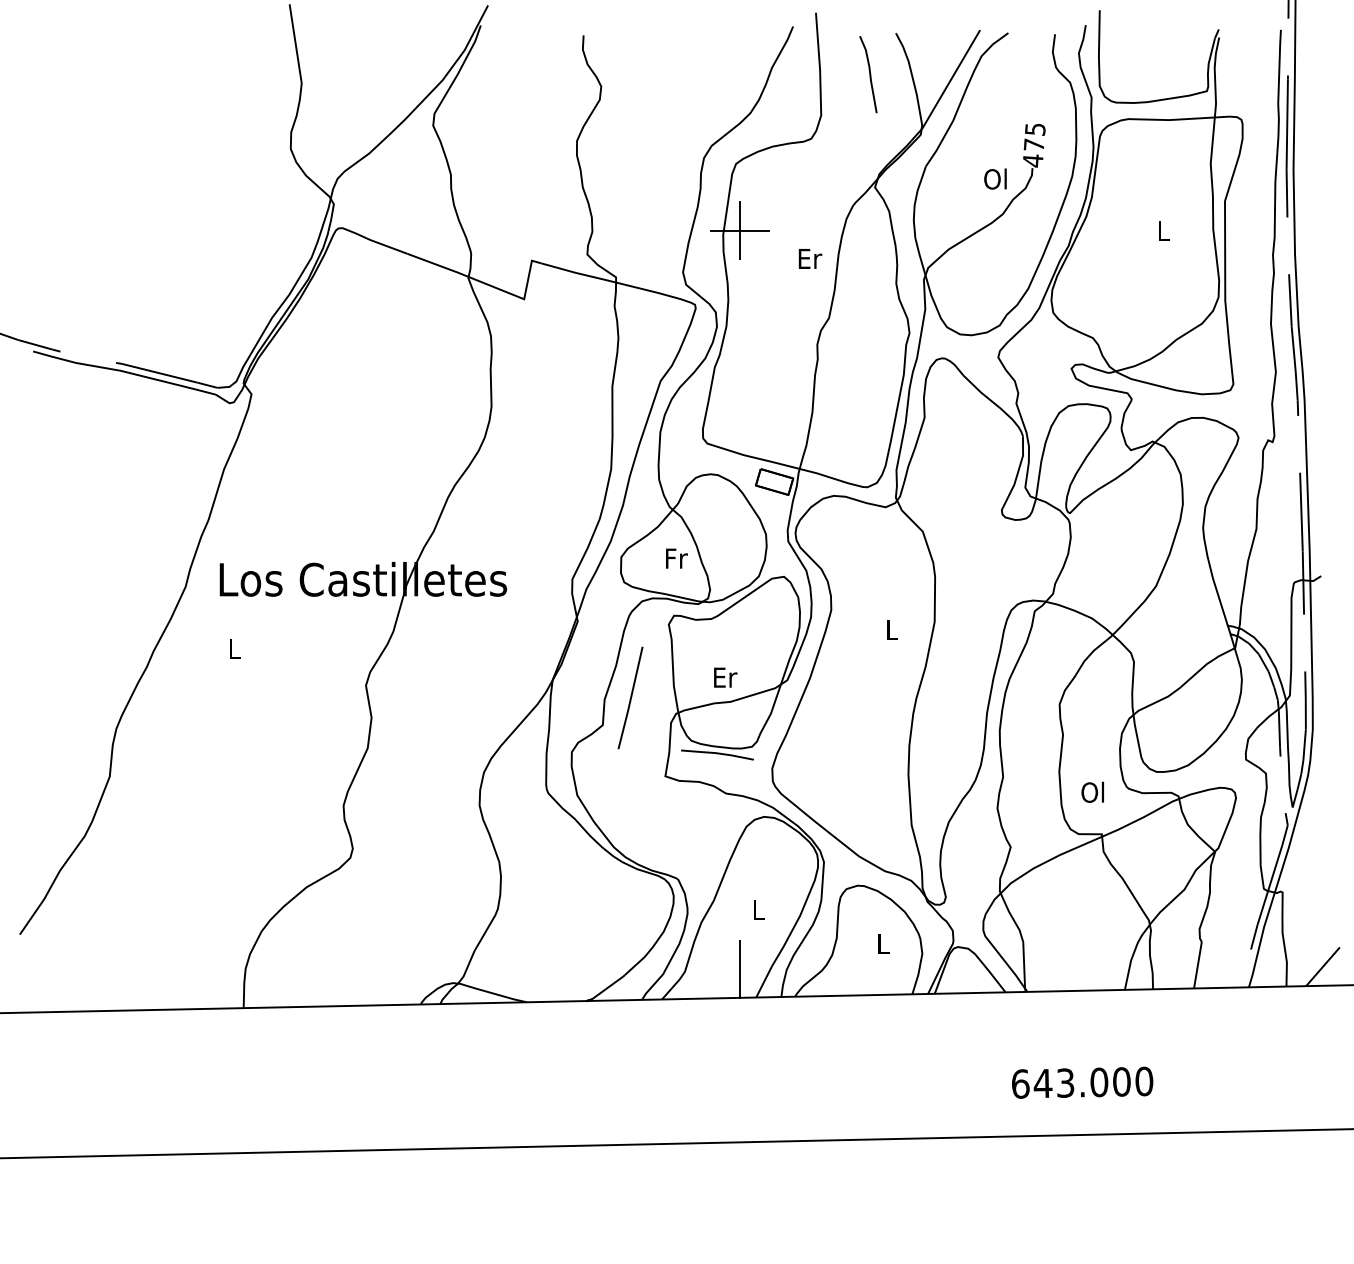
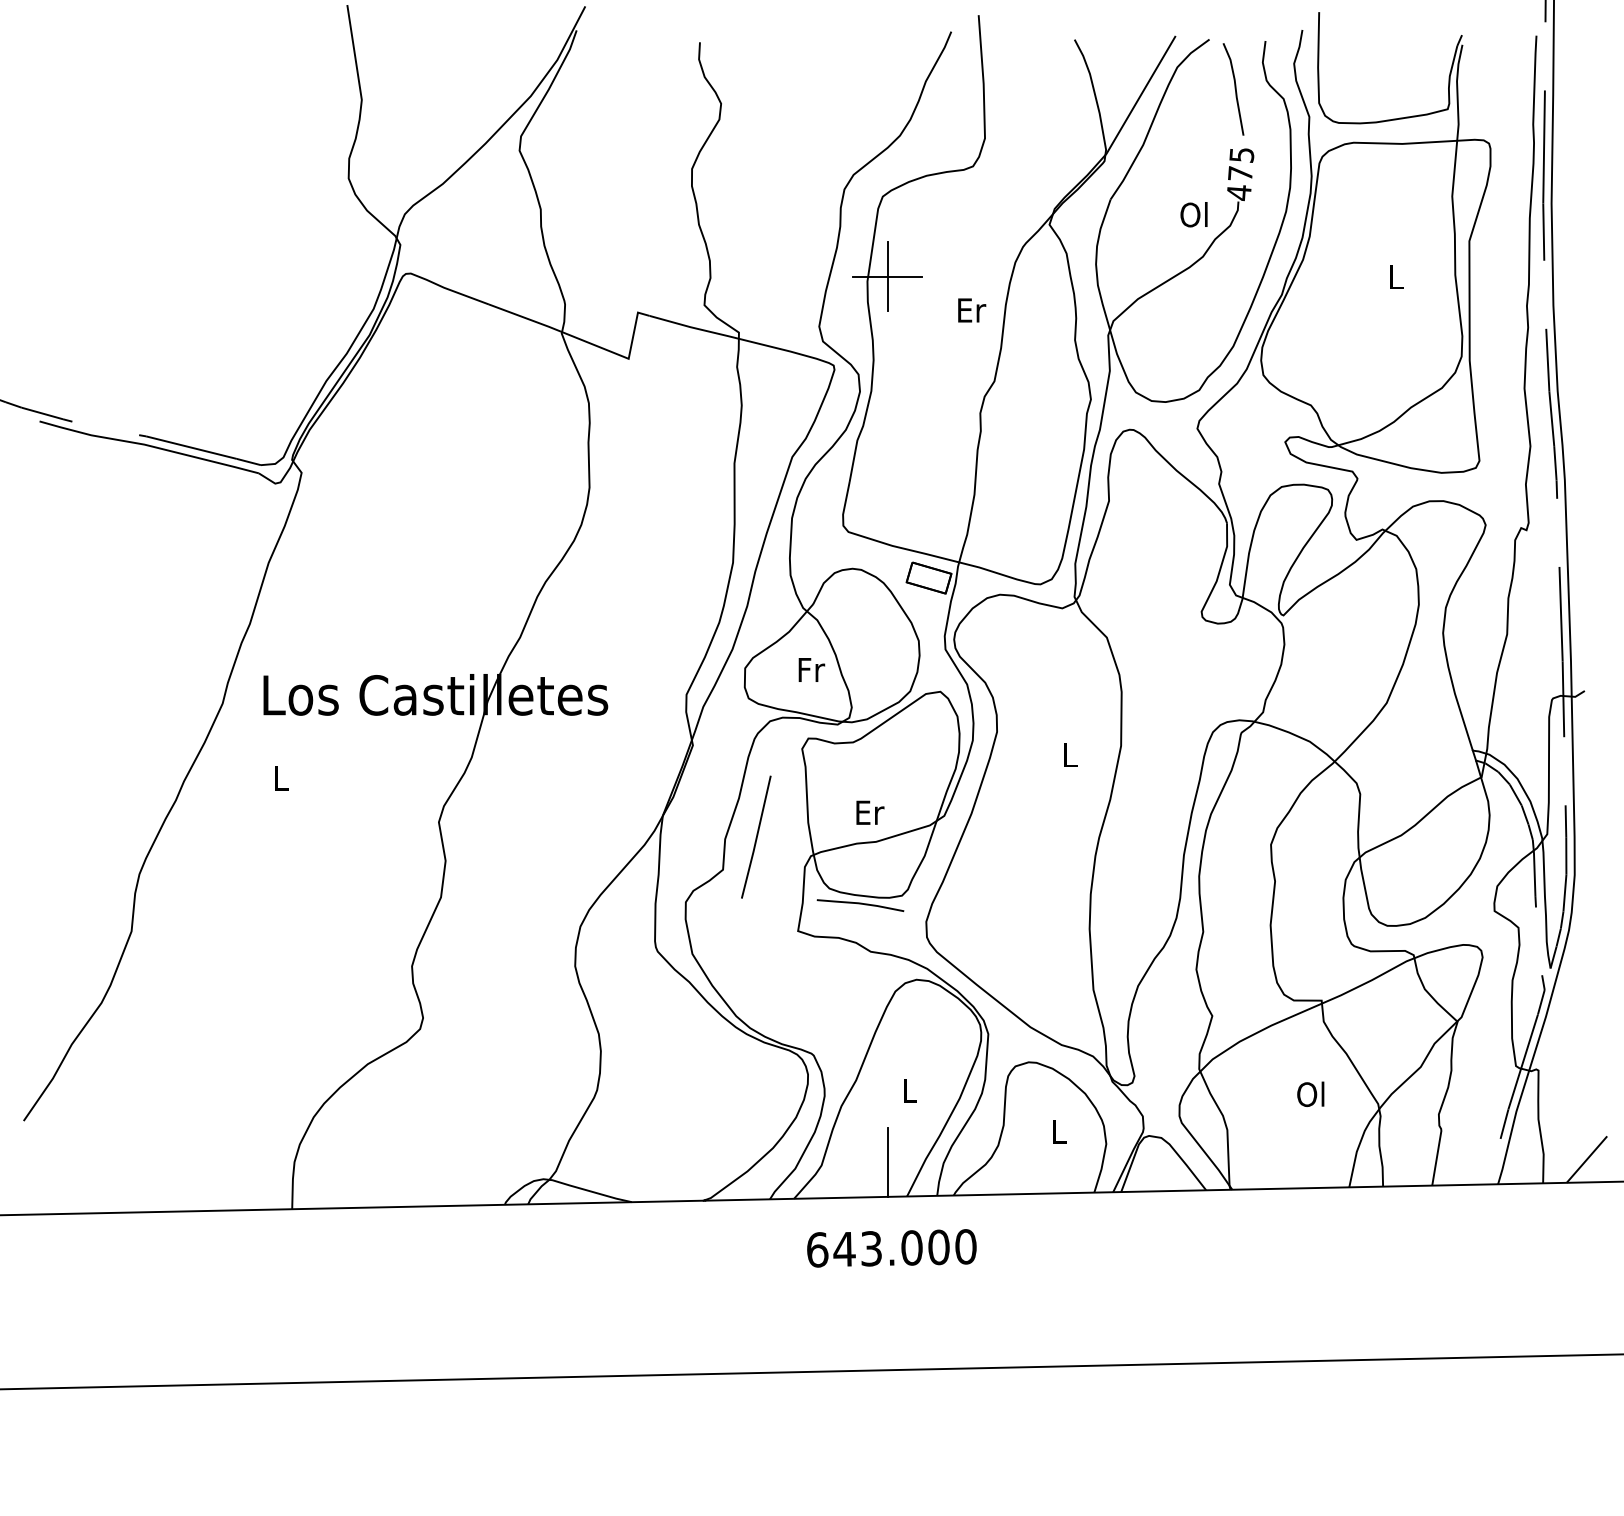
curve: (869, 74) -> (1234, 89), moved
text: (1092, 791) -> (1310, 1093), moved
text: (1082, 1082) -> (891, 1248), moved

